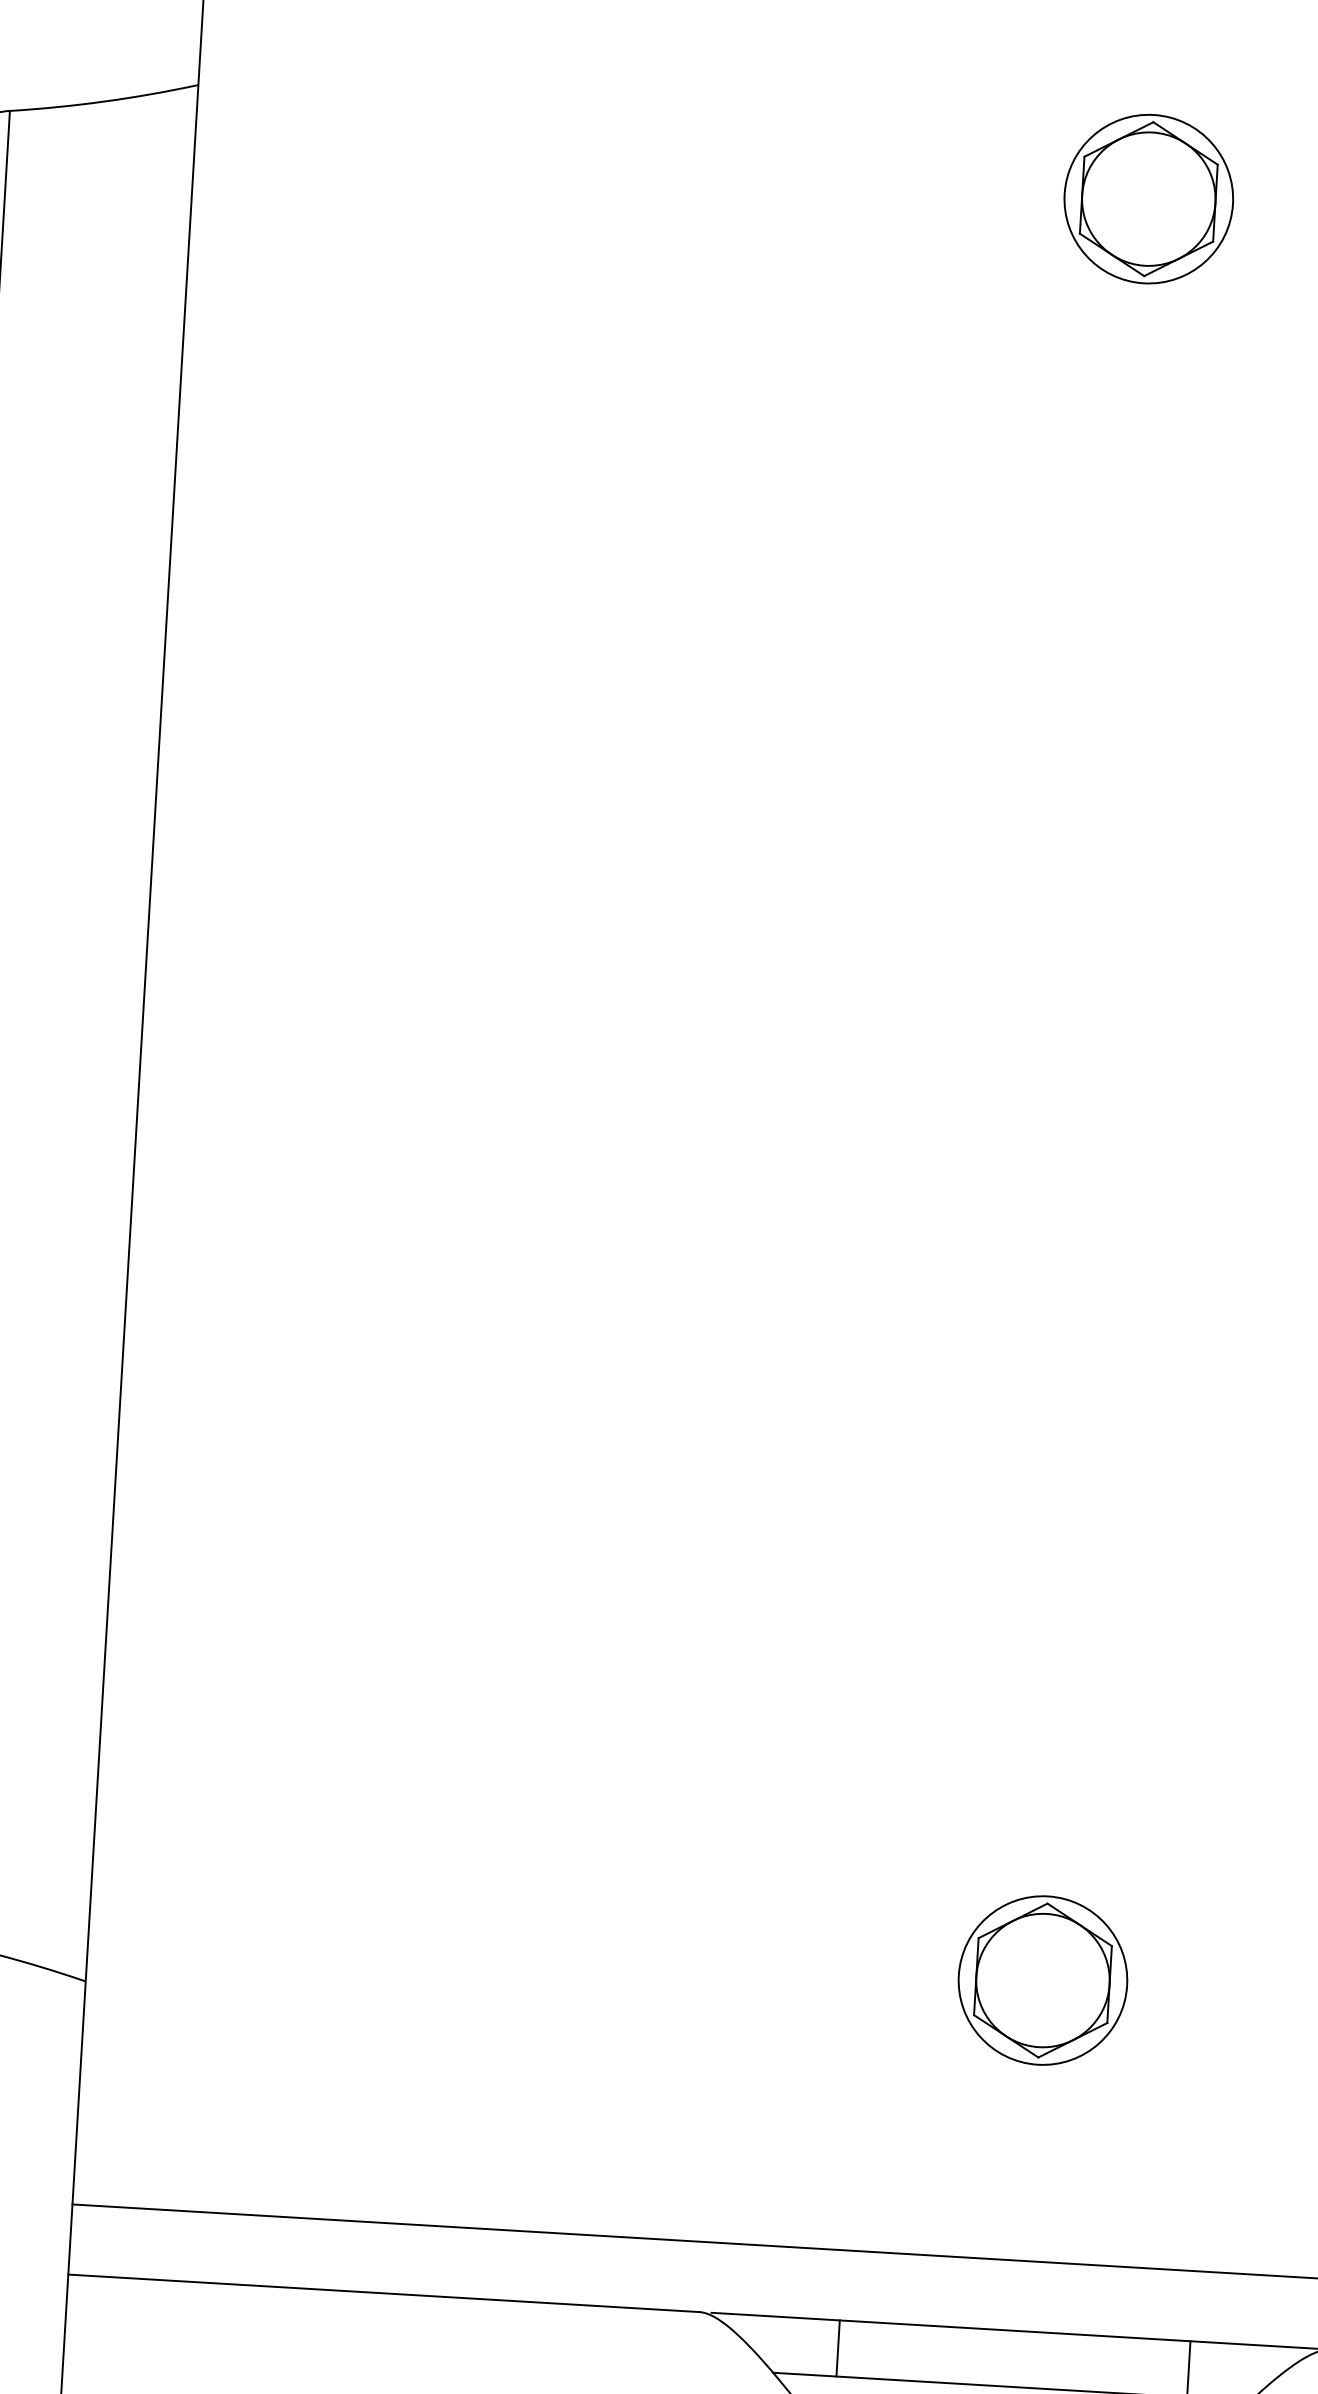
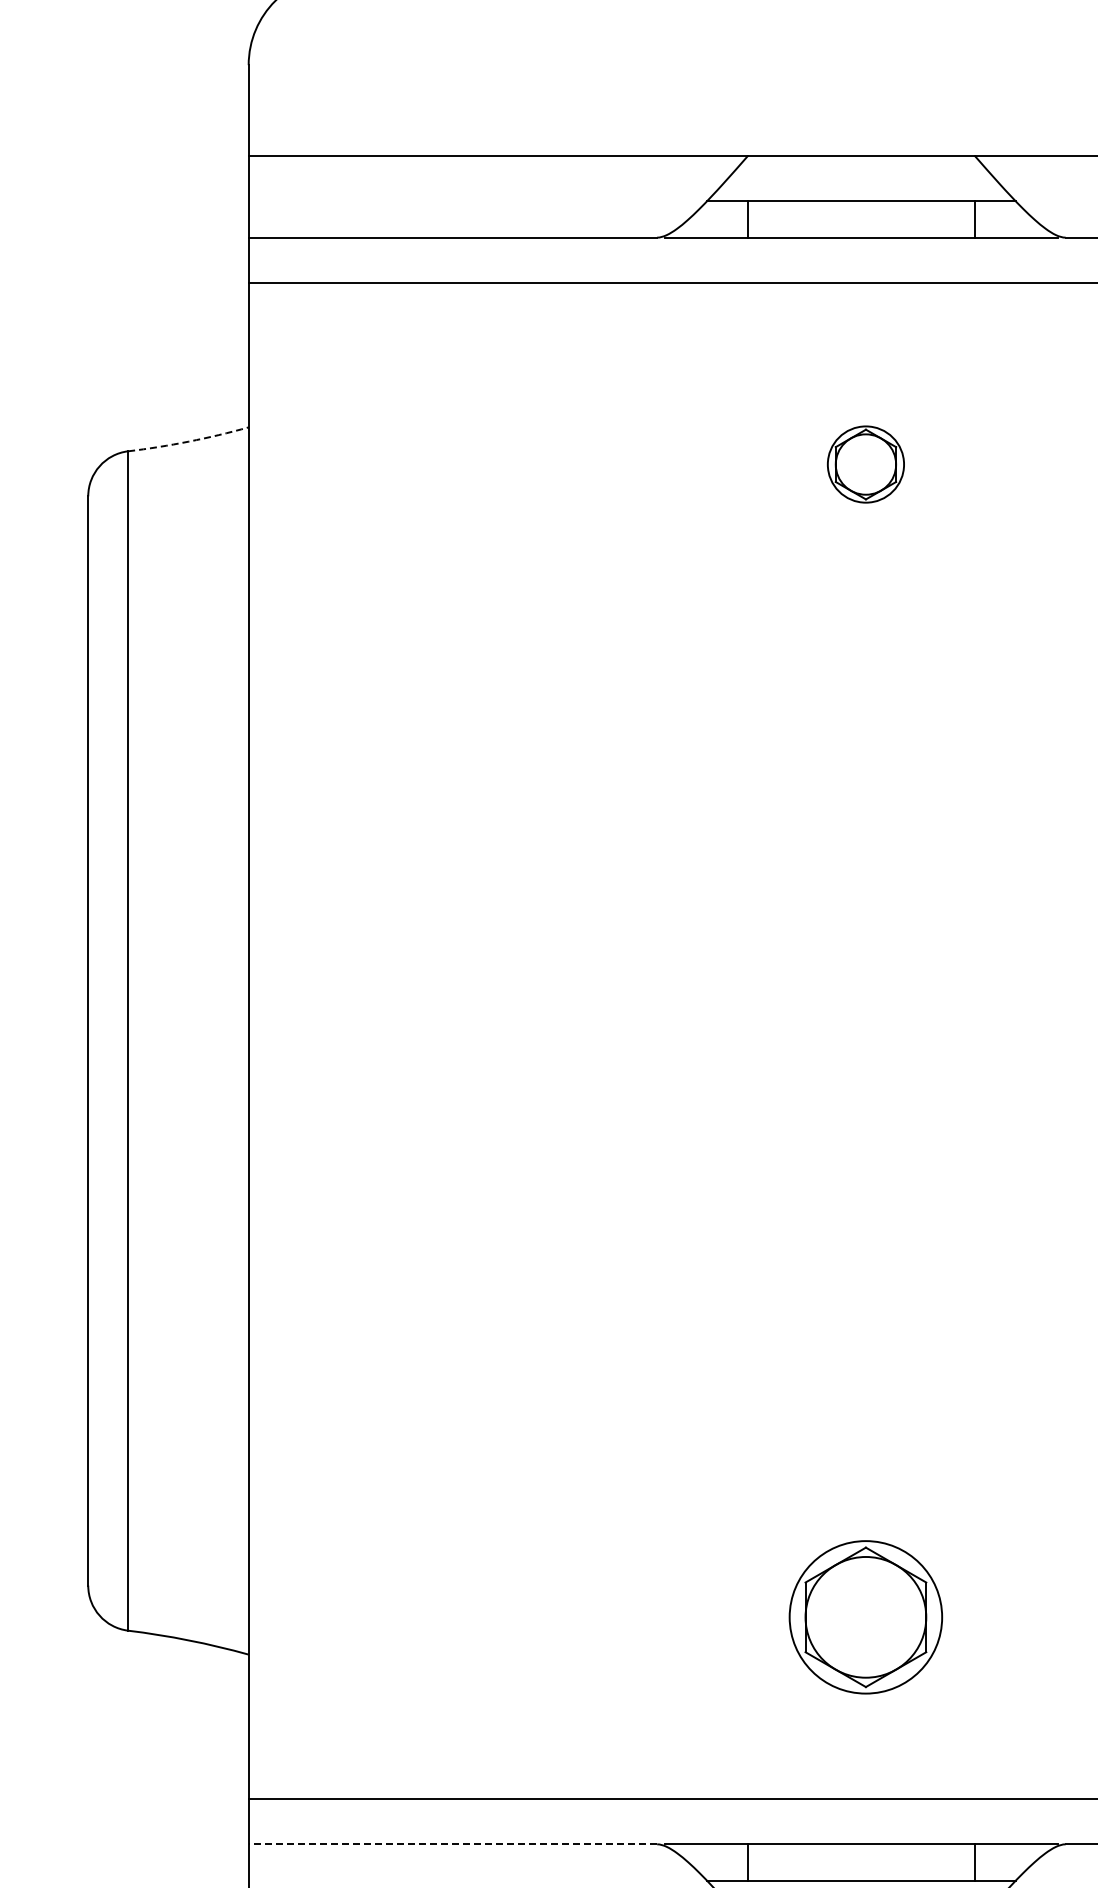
arc: (104, 101) -> (188, 441), solid -> dashed
part: (1148, 198) -> (865, 464), size x0.7
part: (1042, 1980) -> (865, 1617), size x1.4
line: (383, 2293) -> (452, 1844), solid -> dashed

